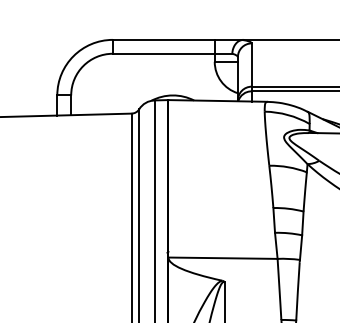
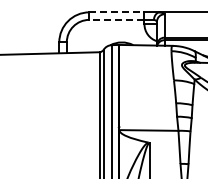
line: (163, 40) -> (116, 12), solid -> dashed
line: (163, 53) -> (116, 19), solid -> dashed

